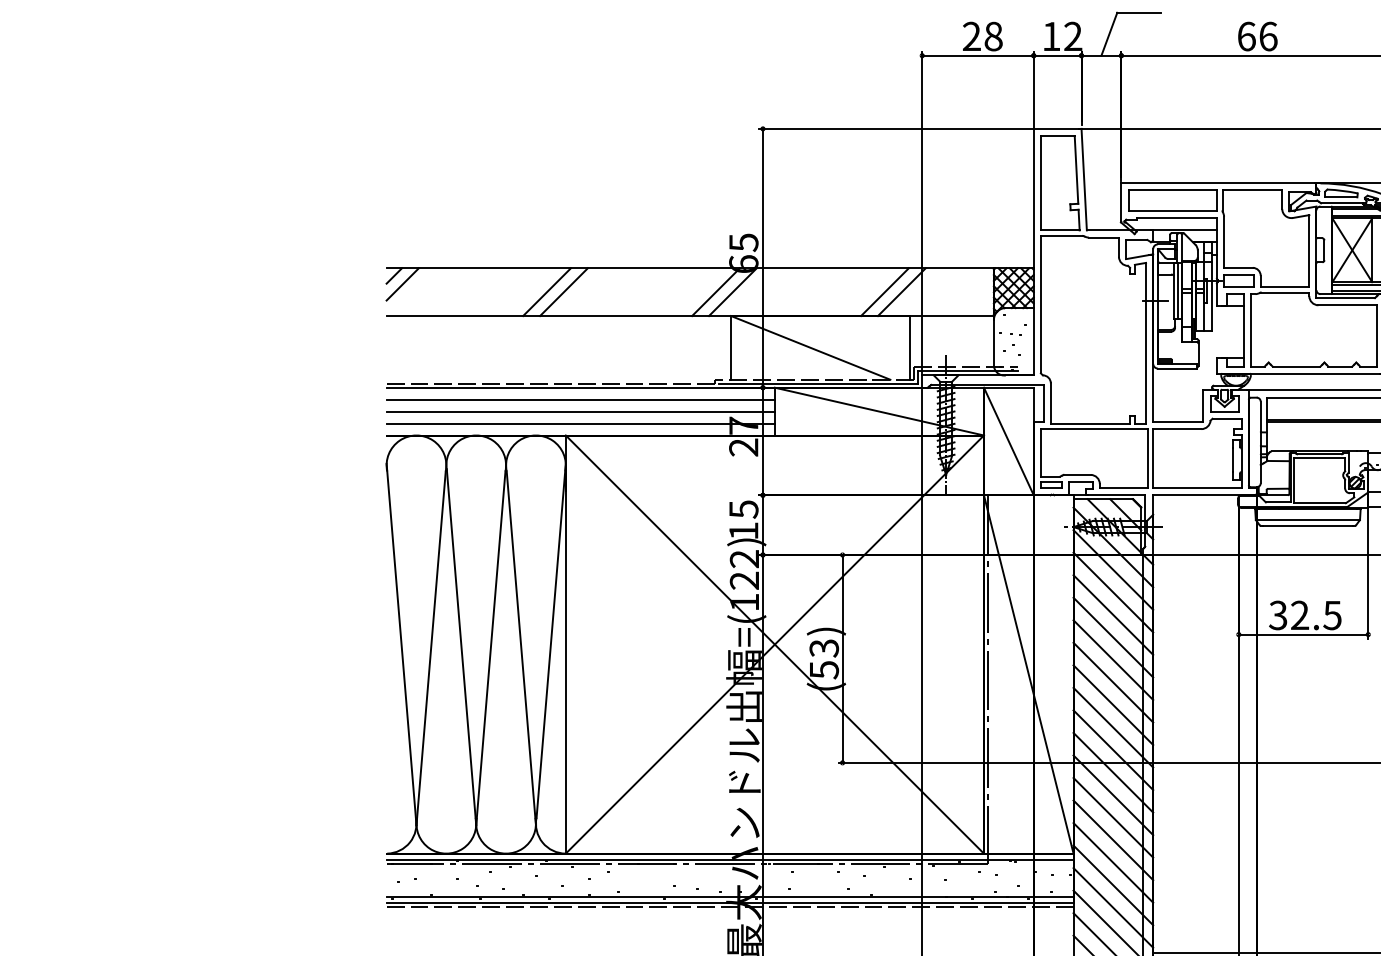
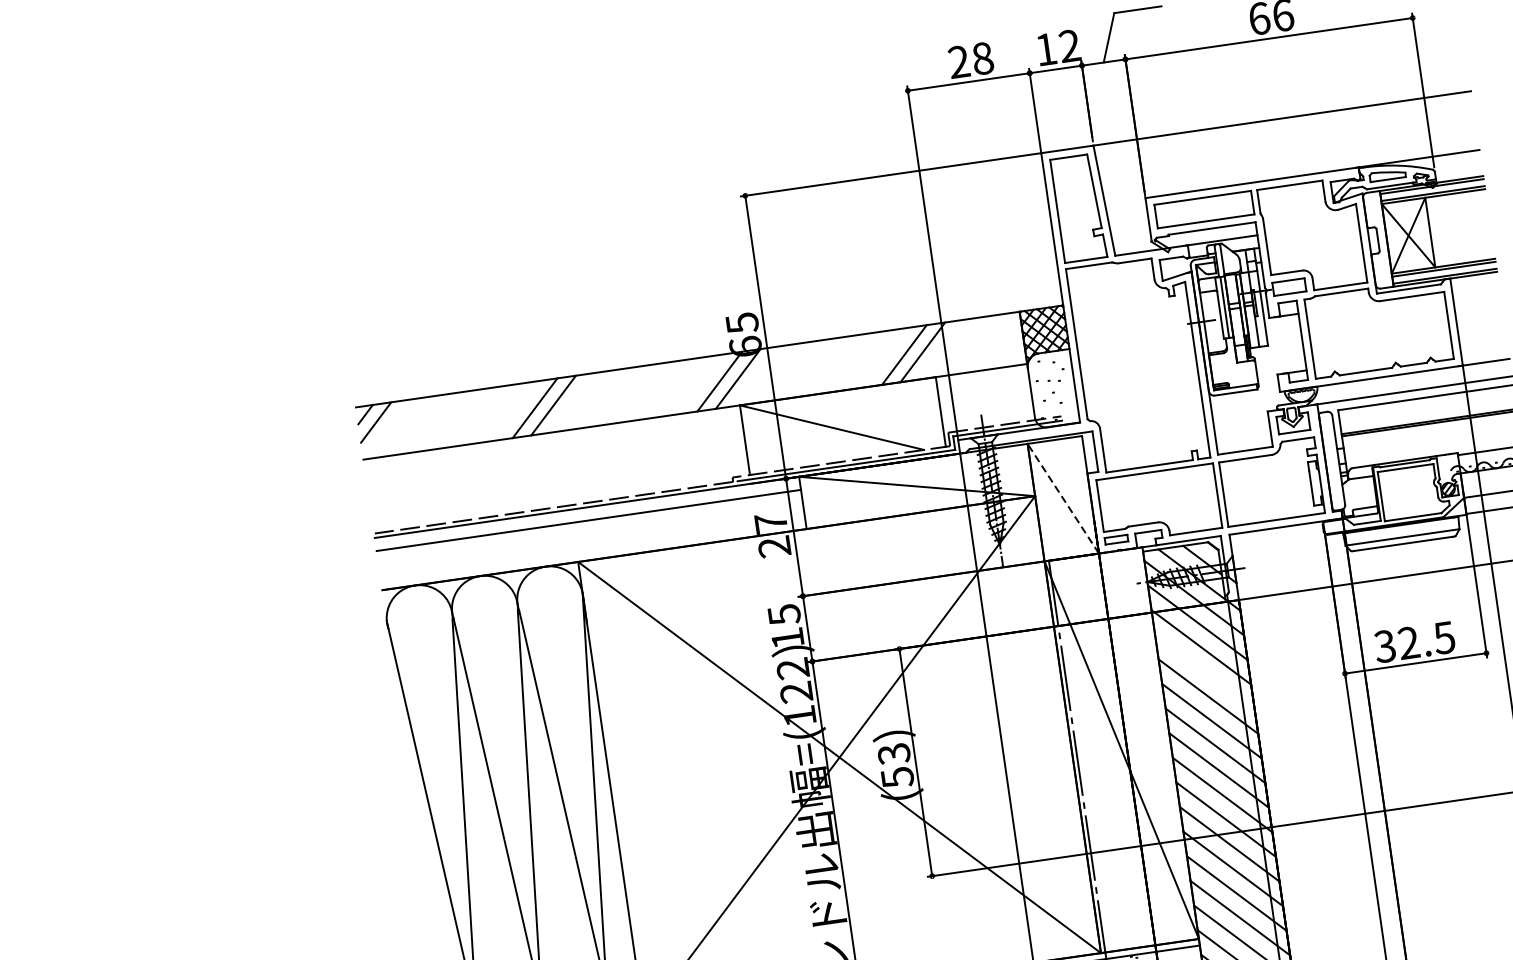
line: (580, 411) -> (590, 533), removed
line: (580, 423) -> (592, 546), removed
line: (1008, 441) -> (1062, 498), solid -> dashed
line: (1113, 614) -> (1204, 671), removed

